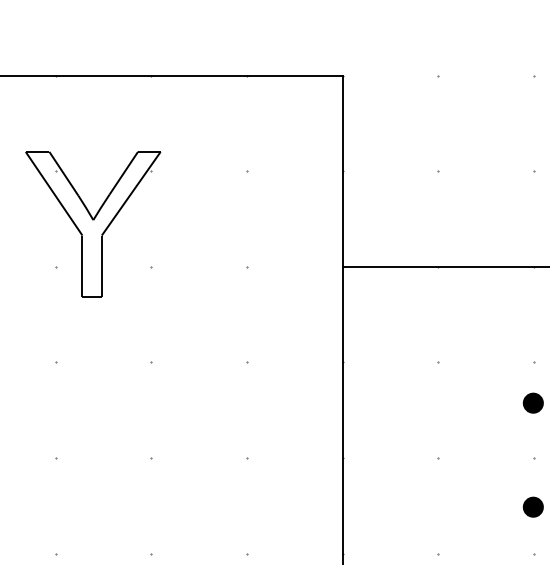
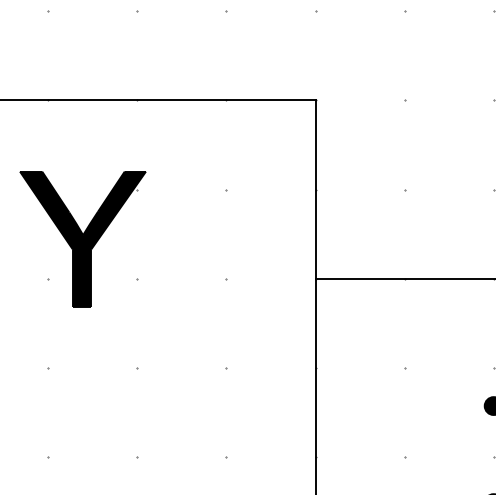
fill: (92, 223) -> (82, 238), added

